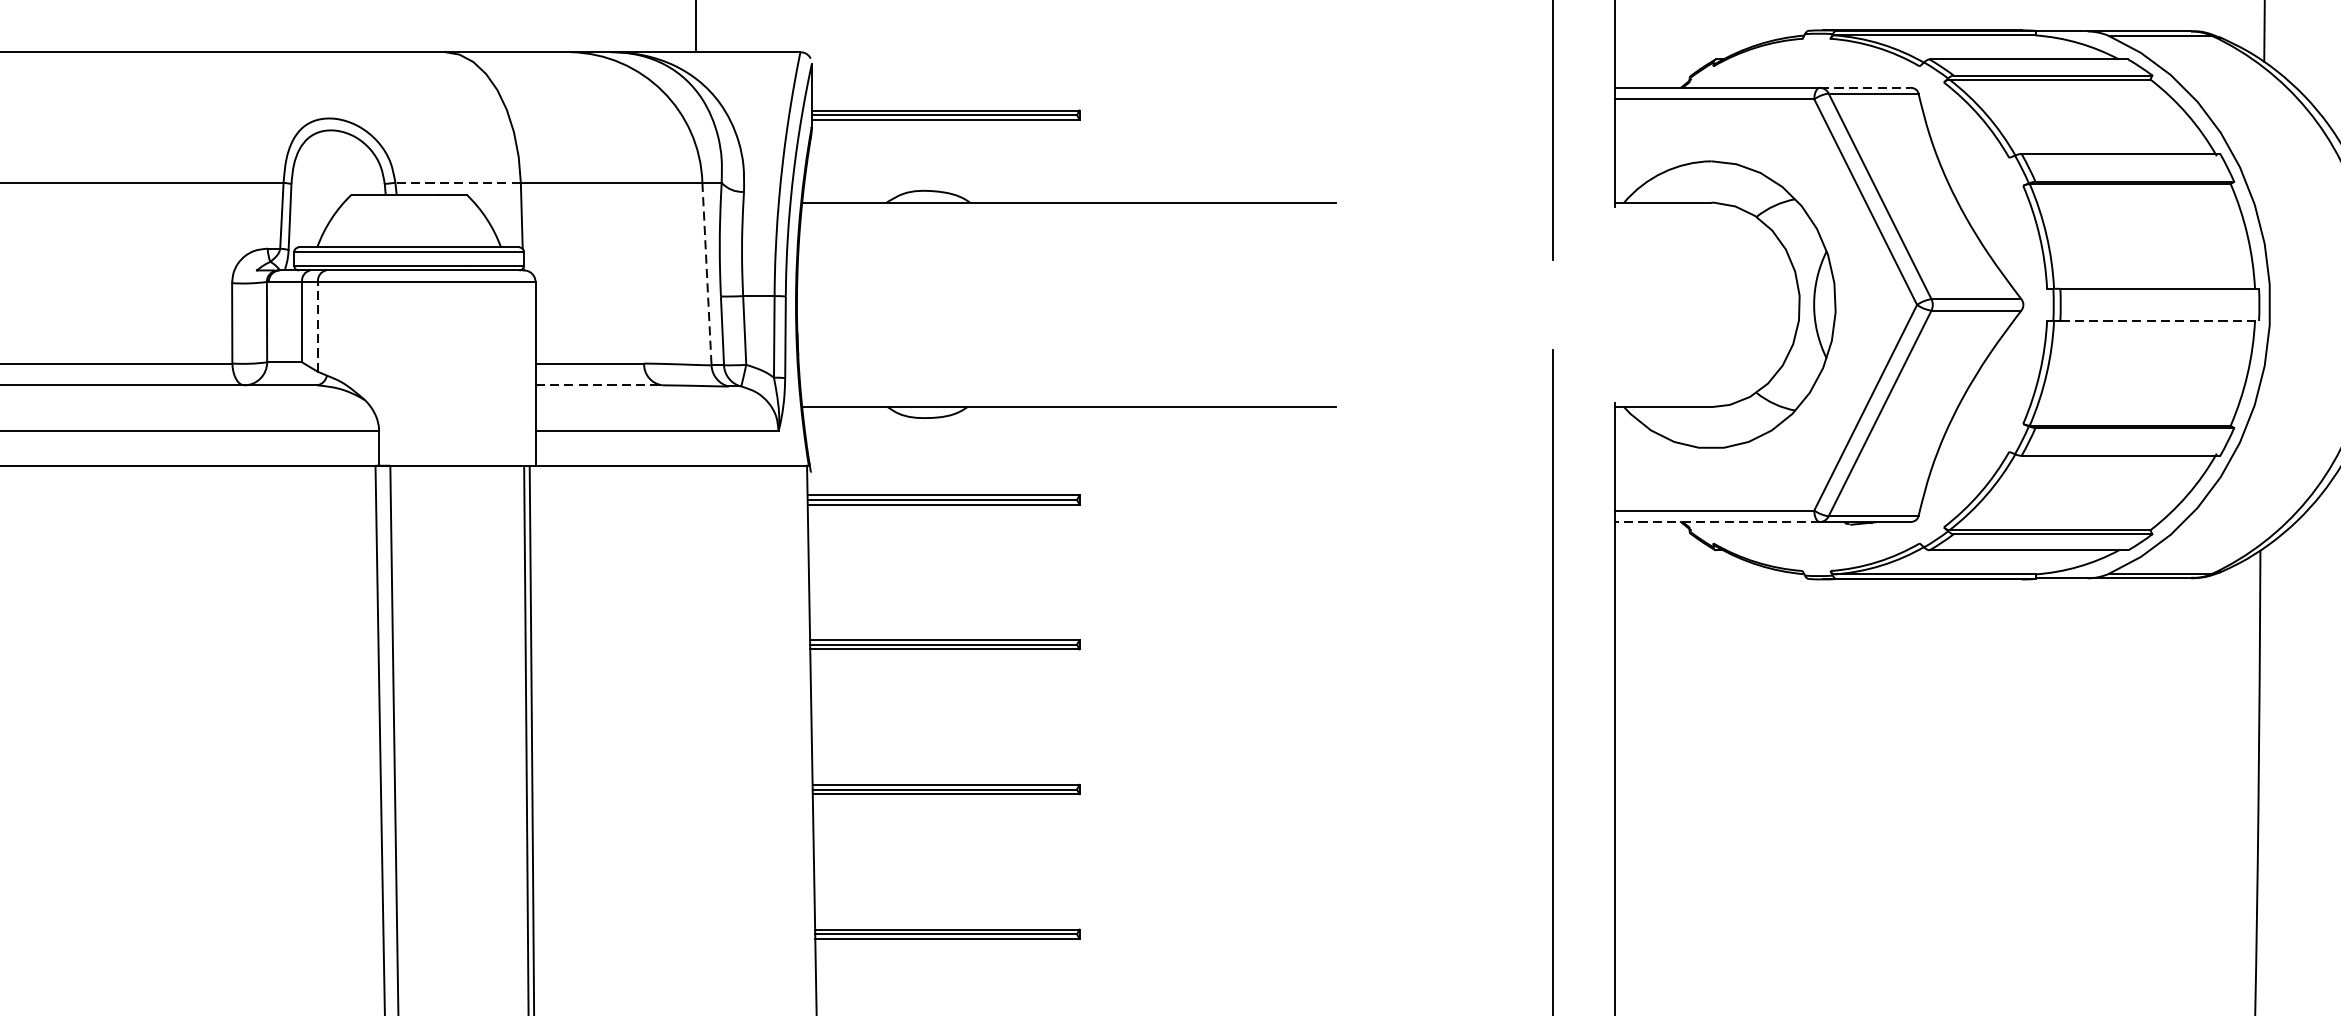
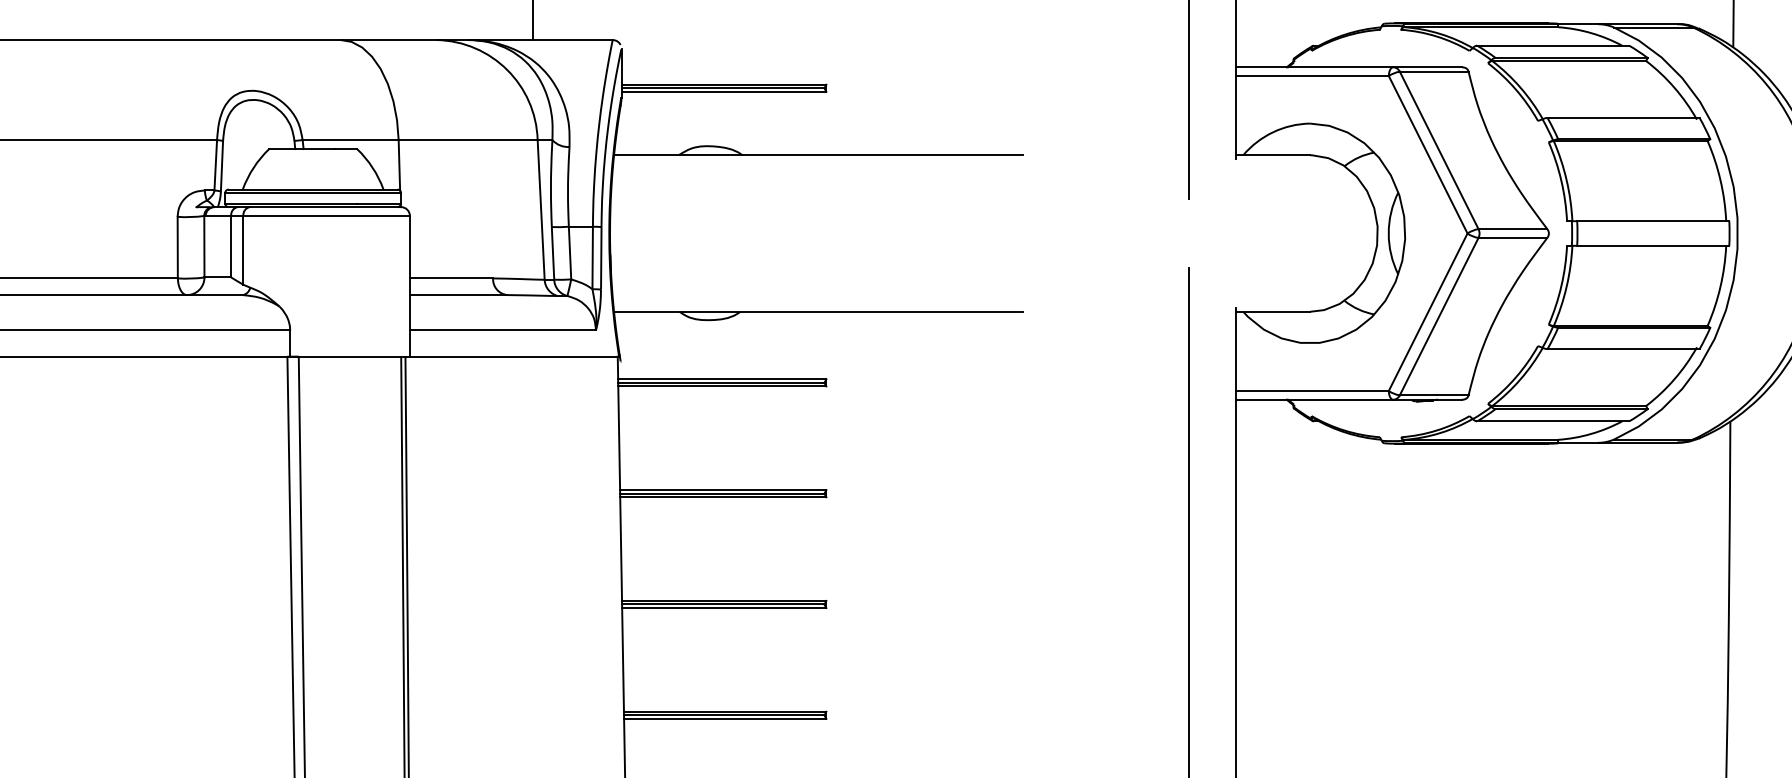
line: (1866, 88) -> (1428, 67), dashed -> solid
line: (457, 183) -> (350, 140), dashed -> solid
line: (707, 273) -> (541, 209), dashed -> solid
line: (2160, 320) -> (1653, 245), dashed -> solid
line: (318, 325) -> (243, 249), dashed -> solid
line: (598, 385) -> (458, 295), dashed -> solid
line: (1717, 521) -> (1314, 399), dashed -> solid

